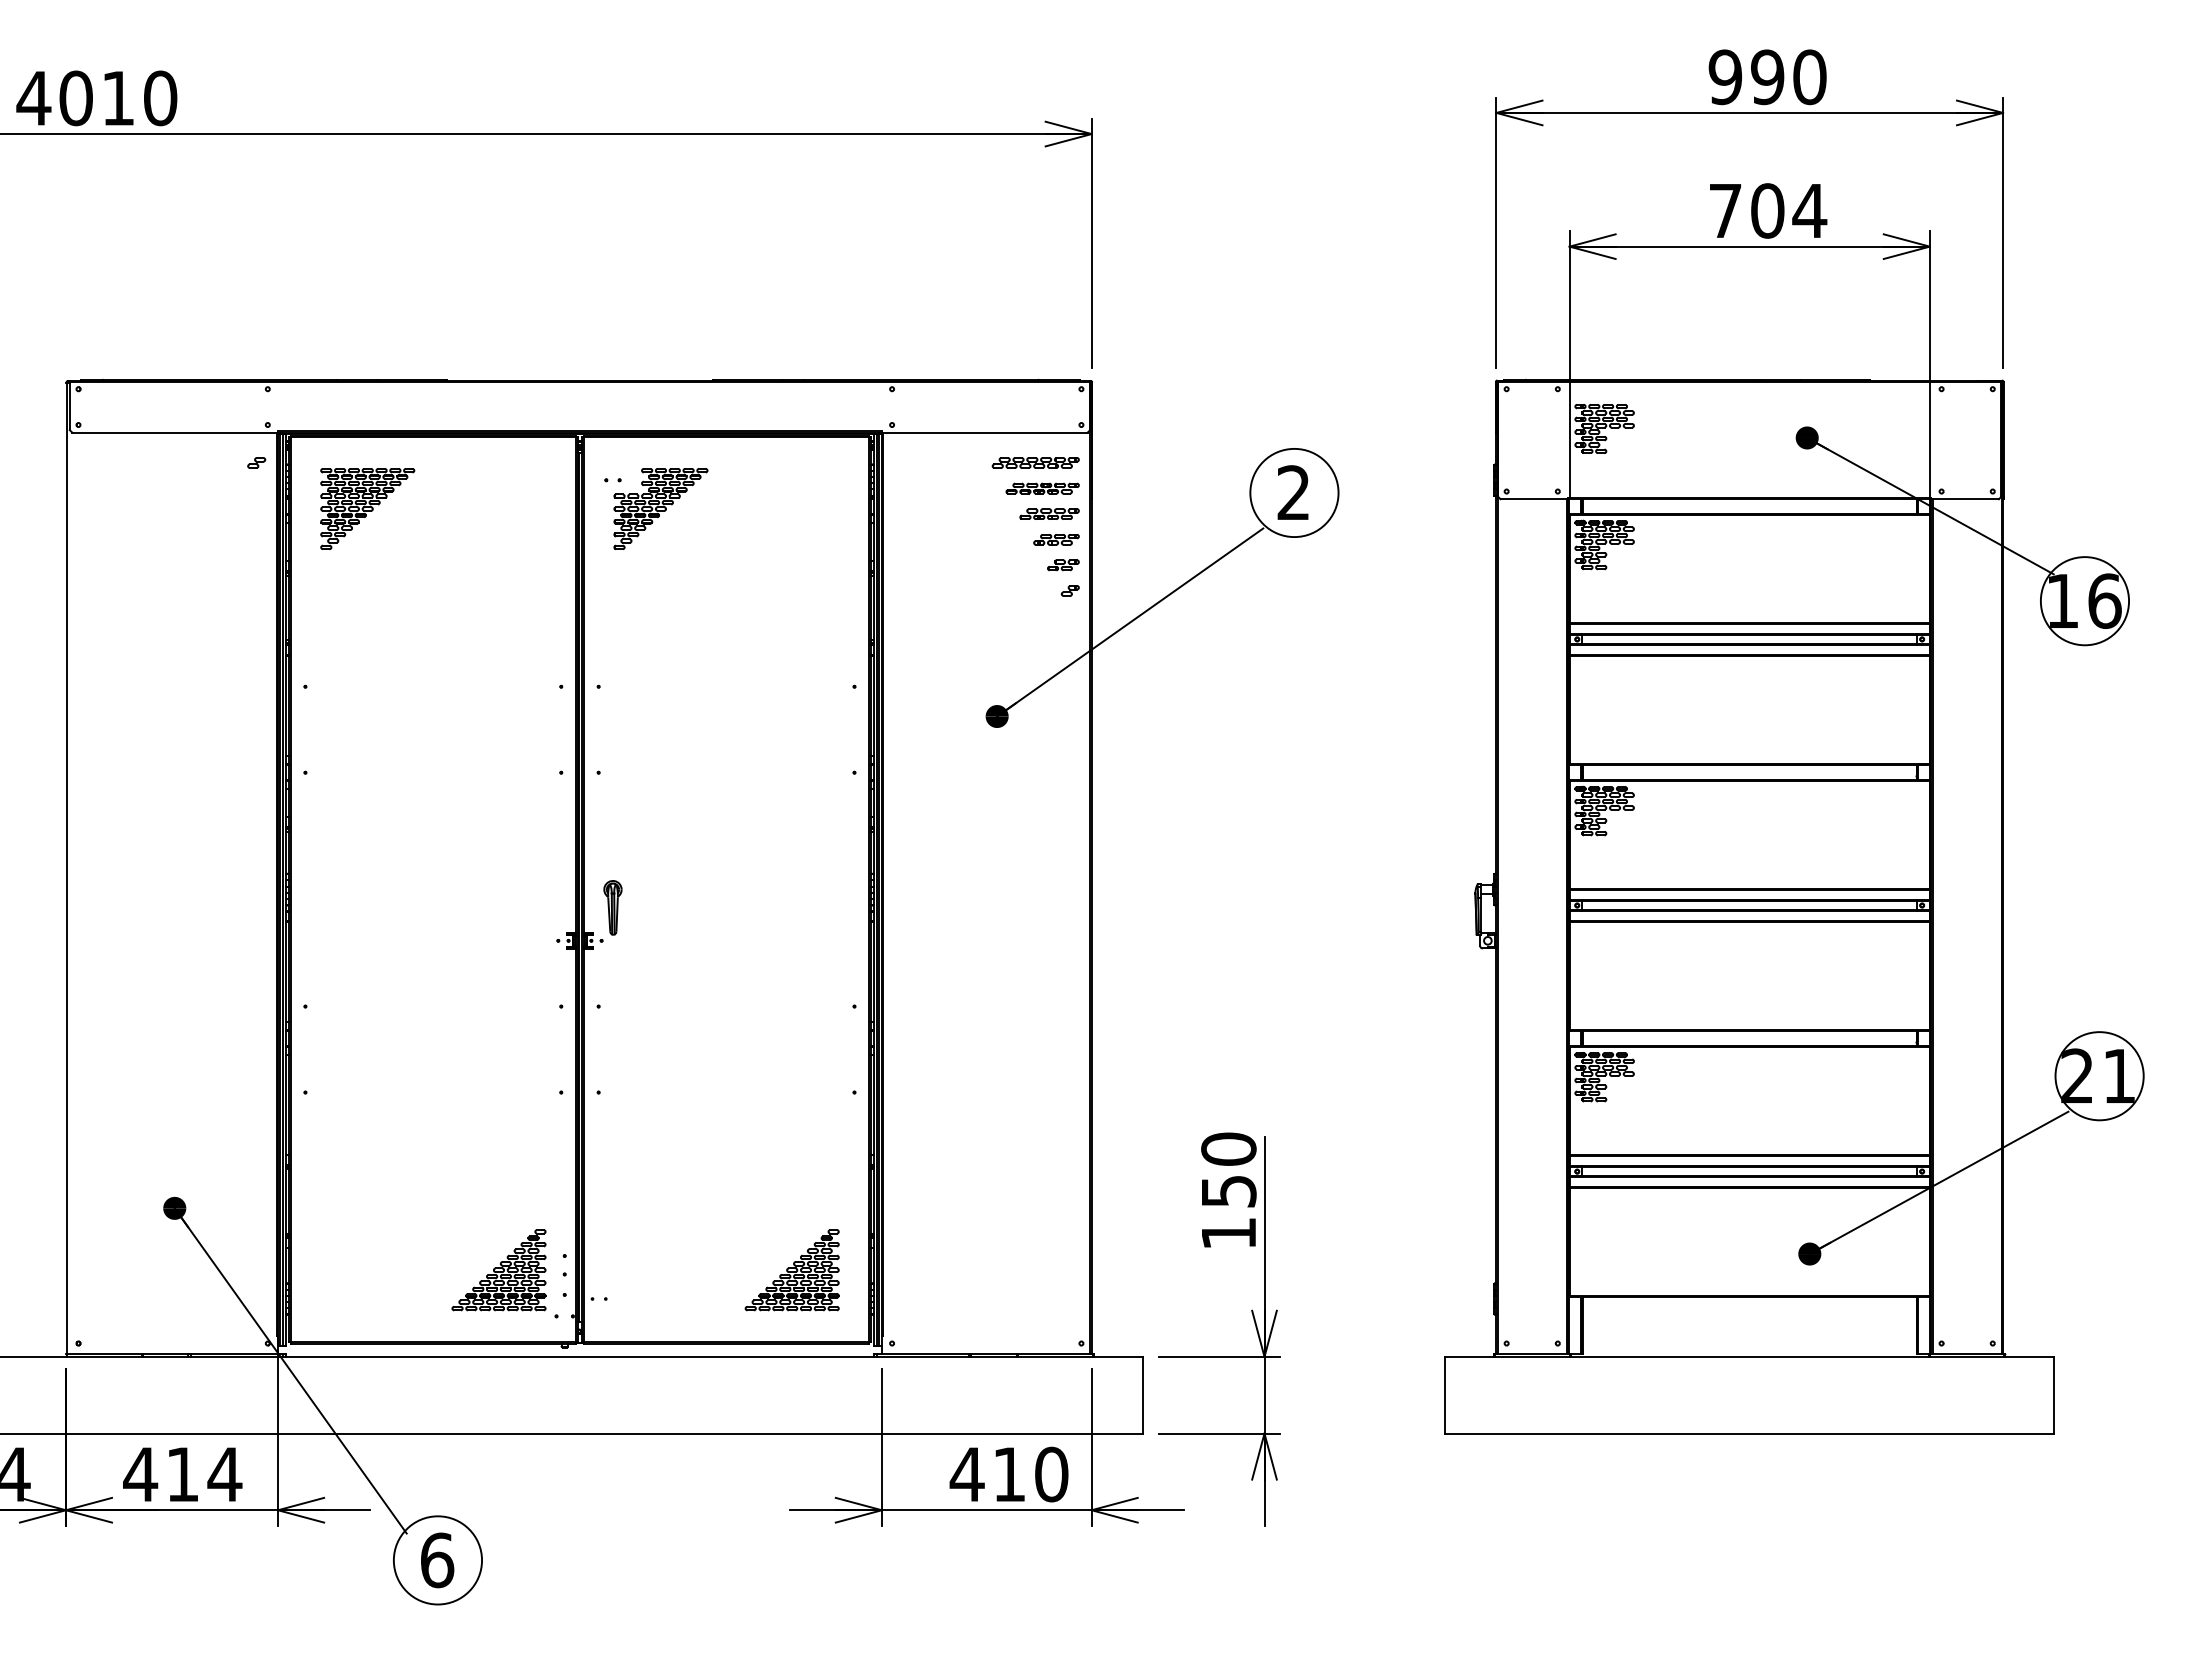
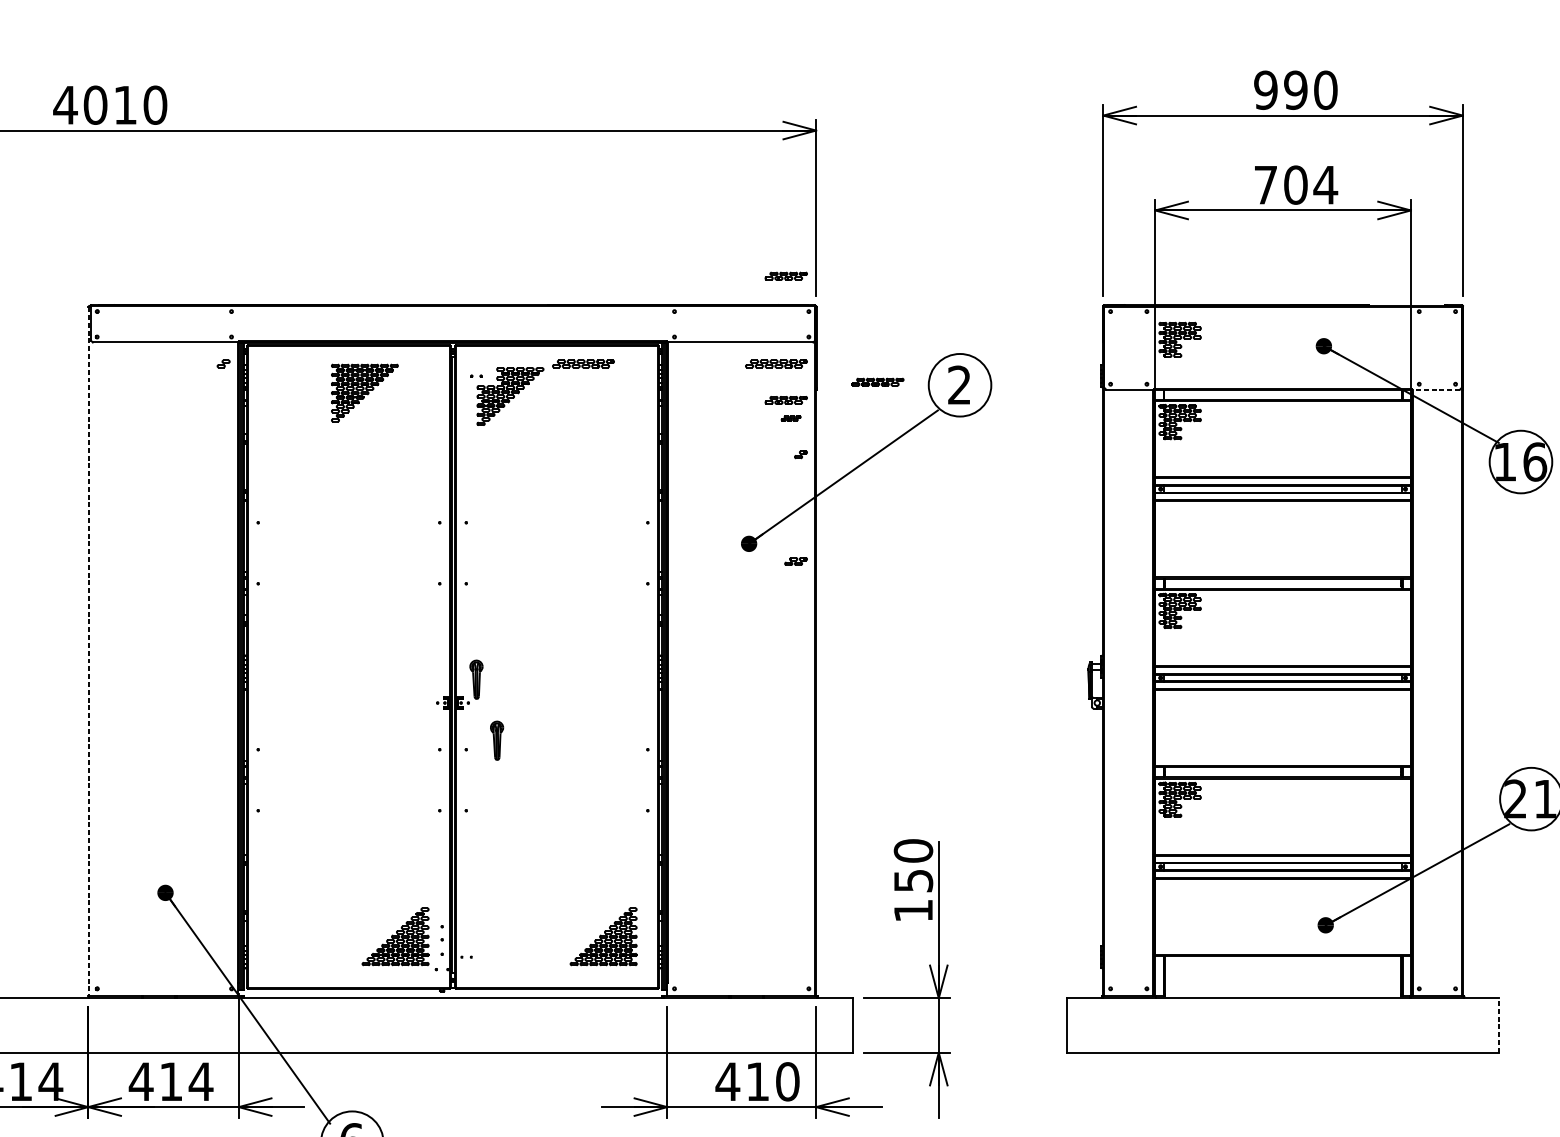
part: (1049, 338) -> (786, 275), added
part: (763, 462) -> (583, 363), added
part: (1042, 488) -> (877, 382), moved
line: (1965, 499) -> (1436, 389), solid -> dashed
part: (367, 508) -> (364, 392), moved
part: (1056, 539) -> (791, 418), size x0.6
part: (1063, 565) -> (796, 561), moved
line: (67, 868) -> (89, 651), solid -> dashed
part: (641, 993) -> (496, 740), added
line: (2054, 1394) -> (1499, 1024), solid -> dashed

